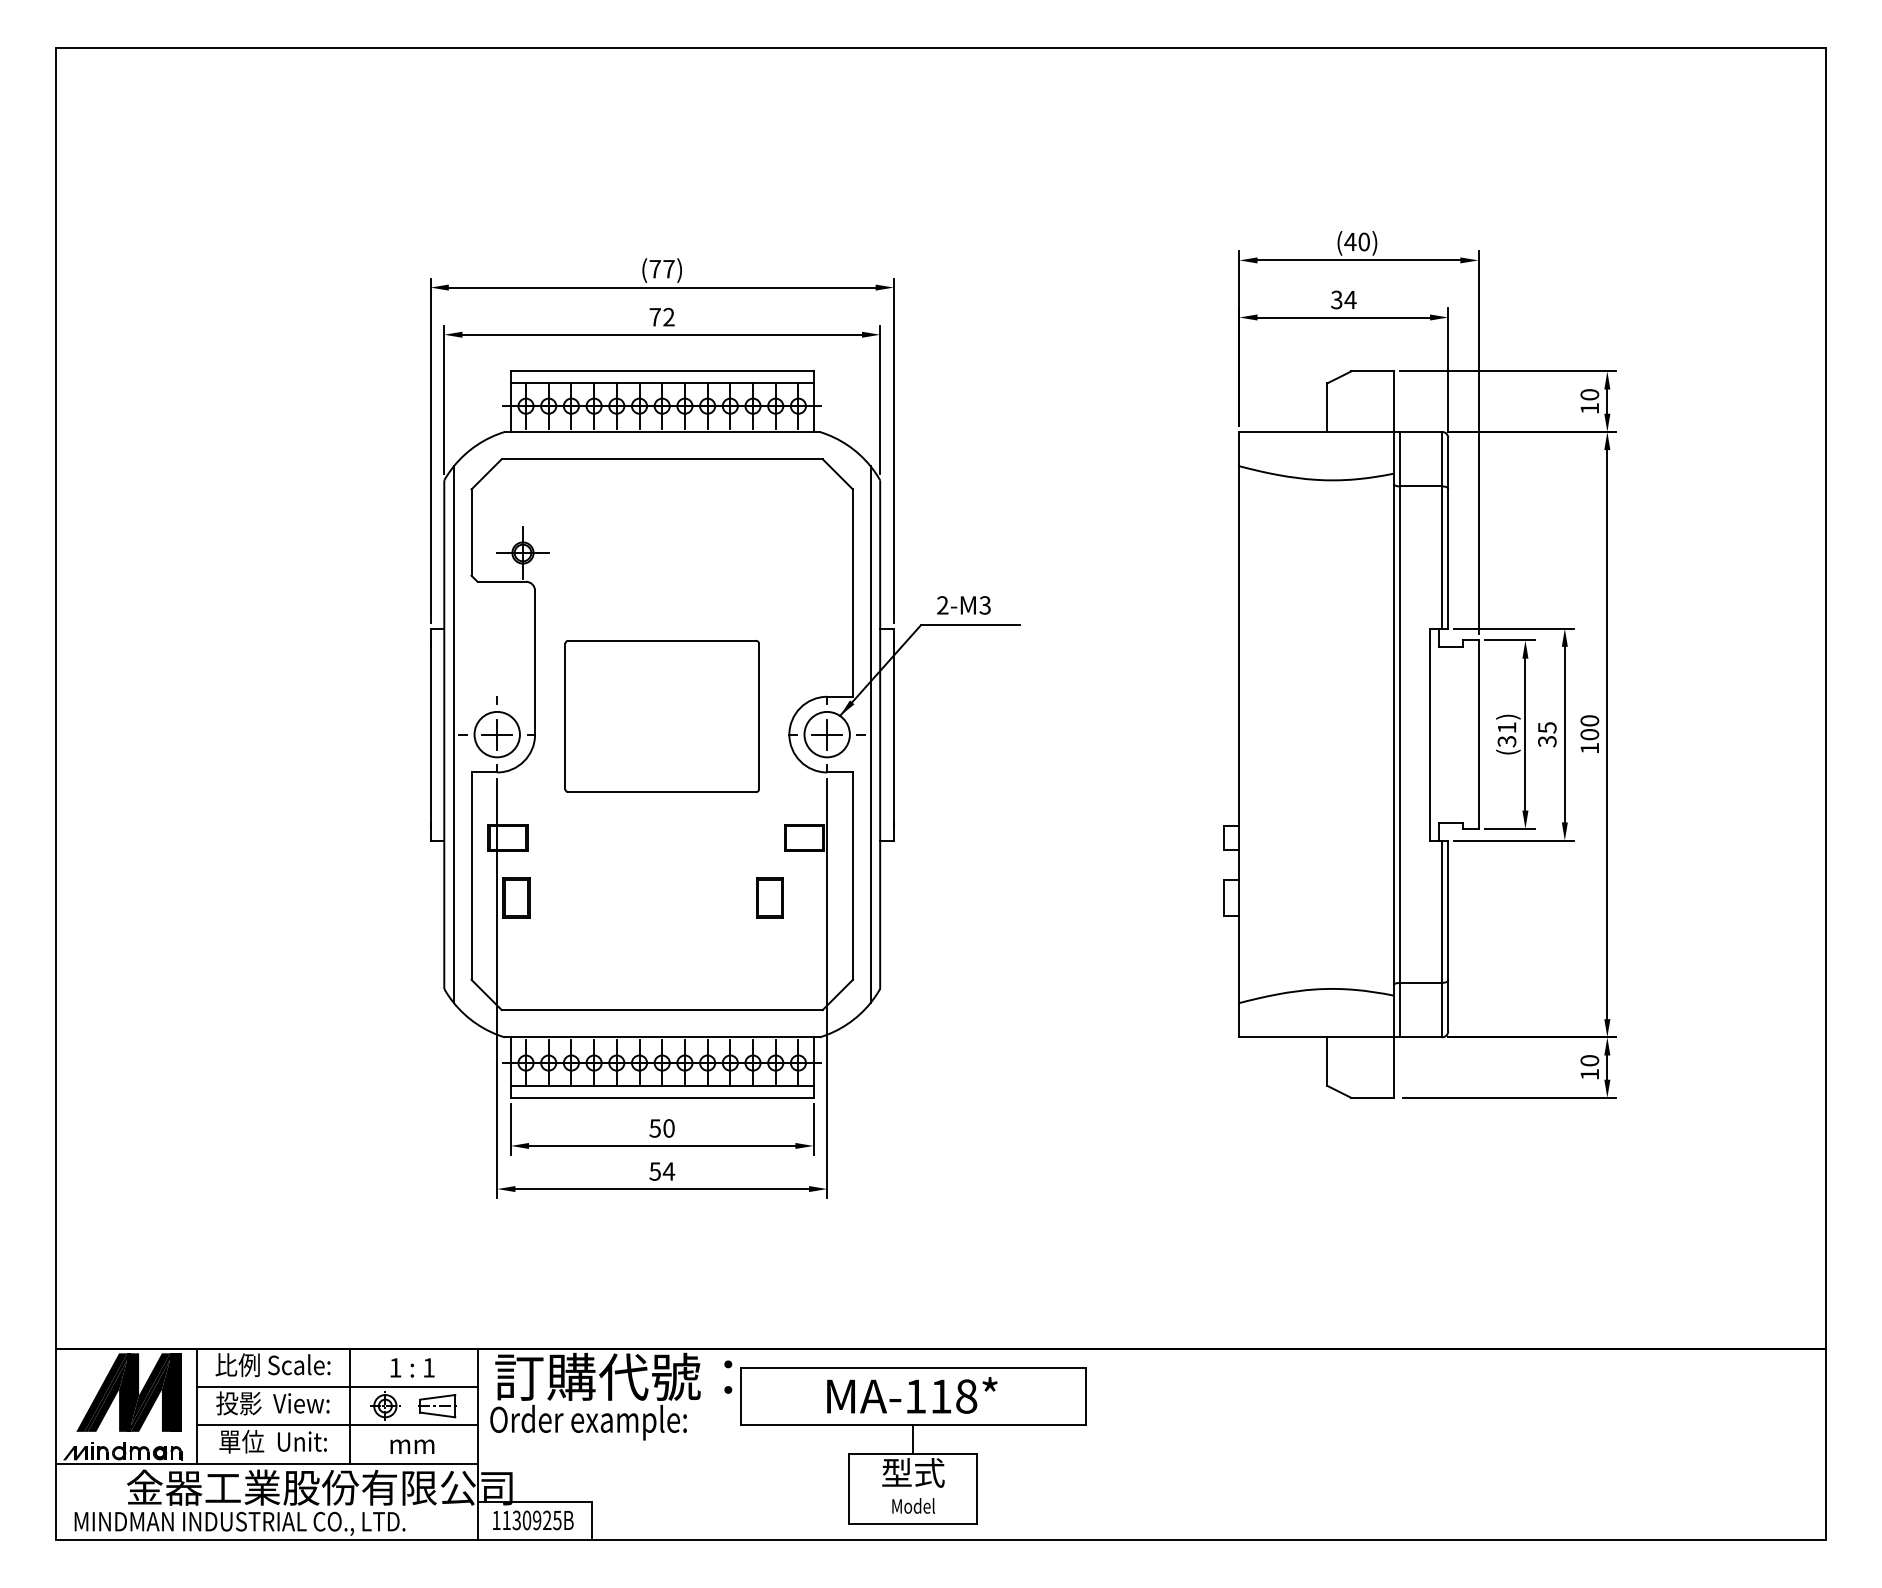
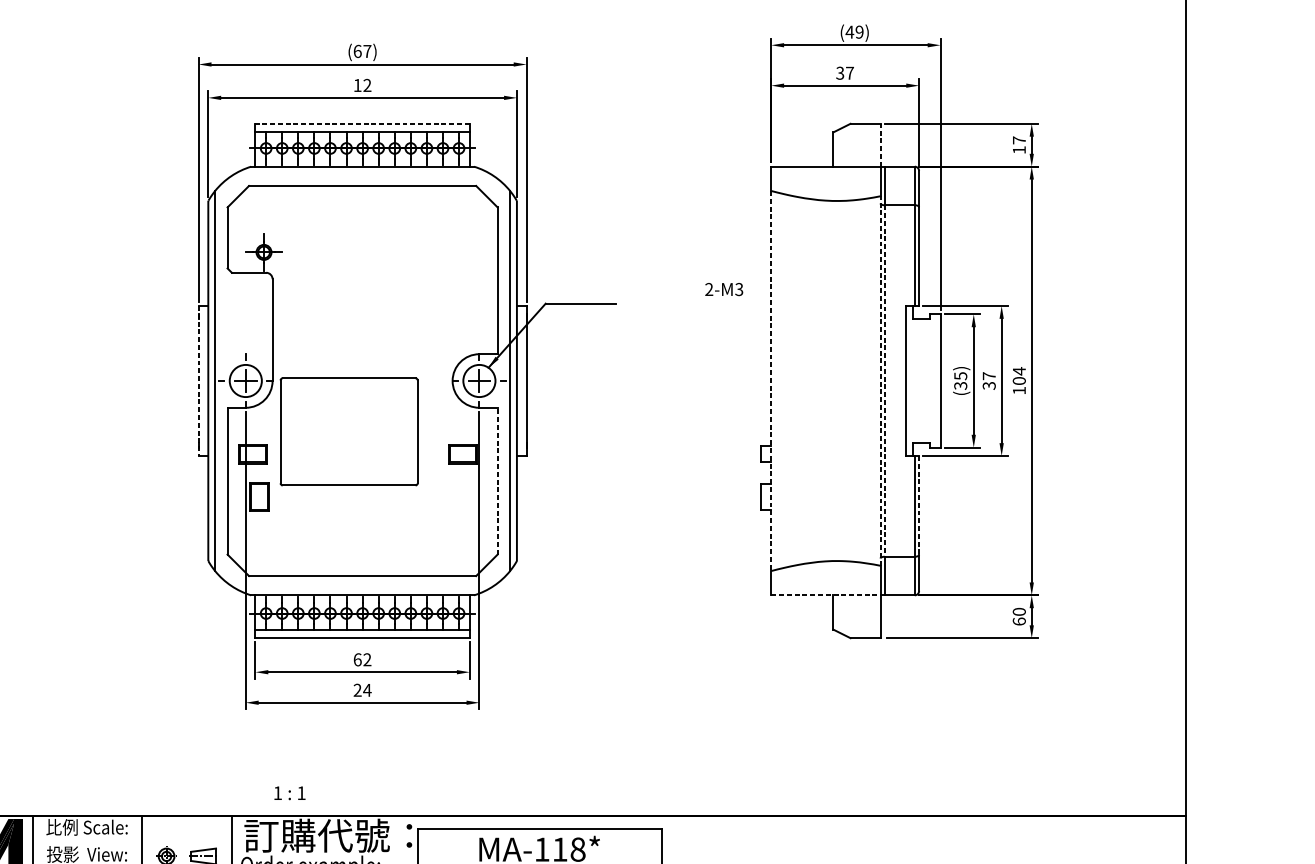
text: (1363, 241) -> (859, 31), (40) -> (49)
text: (655, 268) -> (357, 50), (77) -> (67)
text: (1350, 300) -> (849, 73), 34 -> 37
text: (654, 317) -> (357, 85), 72 -> 12
line: (661, 371) -> (362, 123), solid -> dashed
text: (1589, 394) -> (1019, 140), 10 -> 17
line: (1393, 401) -> (880, 145), solid -> dashed
text: (963, 605) -> (723, 289), moved
part: (661, 716) -> (348, 431), moved
text: (1589, 720) -> (1019, 370), 100 -> 104
text: (1507, 727) -> (961, 375), (31) -> (35)
text: (1547, 727) -> (989, 375), 35 -> 37
line: (430, 734) -> (198, 380), solid -> dashed
line: (1393, 734) -> (880, 380), solid -> dashed
line: (1239, 735) -> (771, 381), solid -> dashed
line: (1399, 735) -> (884, 381), solid -> dashed
line: (852, 876) -> (497, 481), solid -> dashed
part: (769, 897) -> (438, 496), removed
line: (1448, 910) -> (919, 505), solid -> dashed
line: (1317, 1037) -> (826, 595), solid -> dashed
text: (1589, 1073) -> (1019, 620), 10 -> 60
text: (661, 1128) -> (362, 659), 50 -> 62
text: (654, 1171) -> (357, 690), 54 -> 24
text: (412, 1367) -> (289, 792), moved
line: (336, 1387) -> (132, 843), removed

